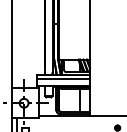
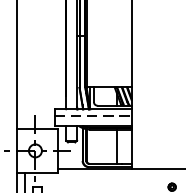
line: (64, 79) -> (94, 116), solid -> dashed

